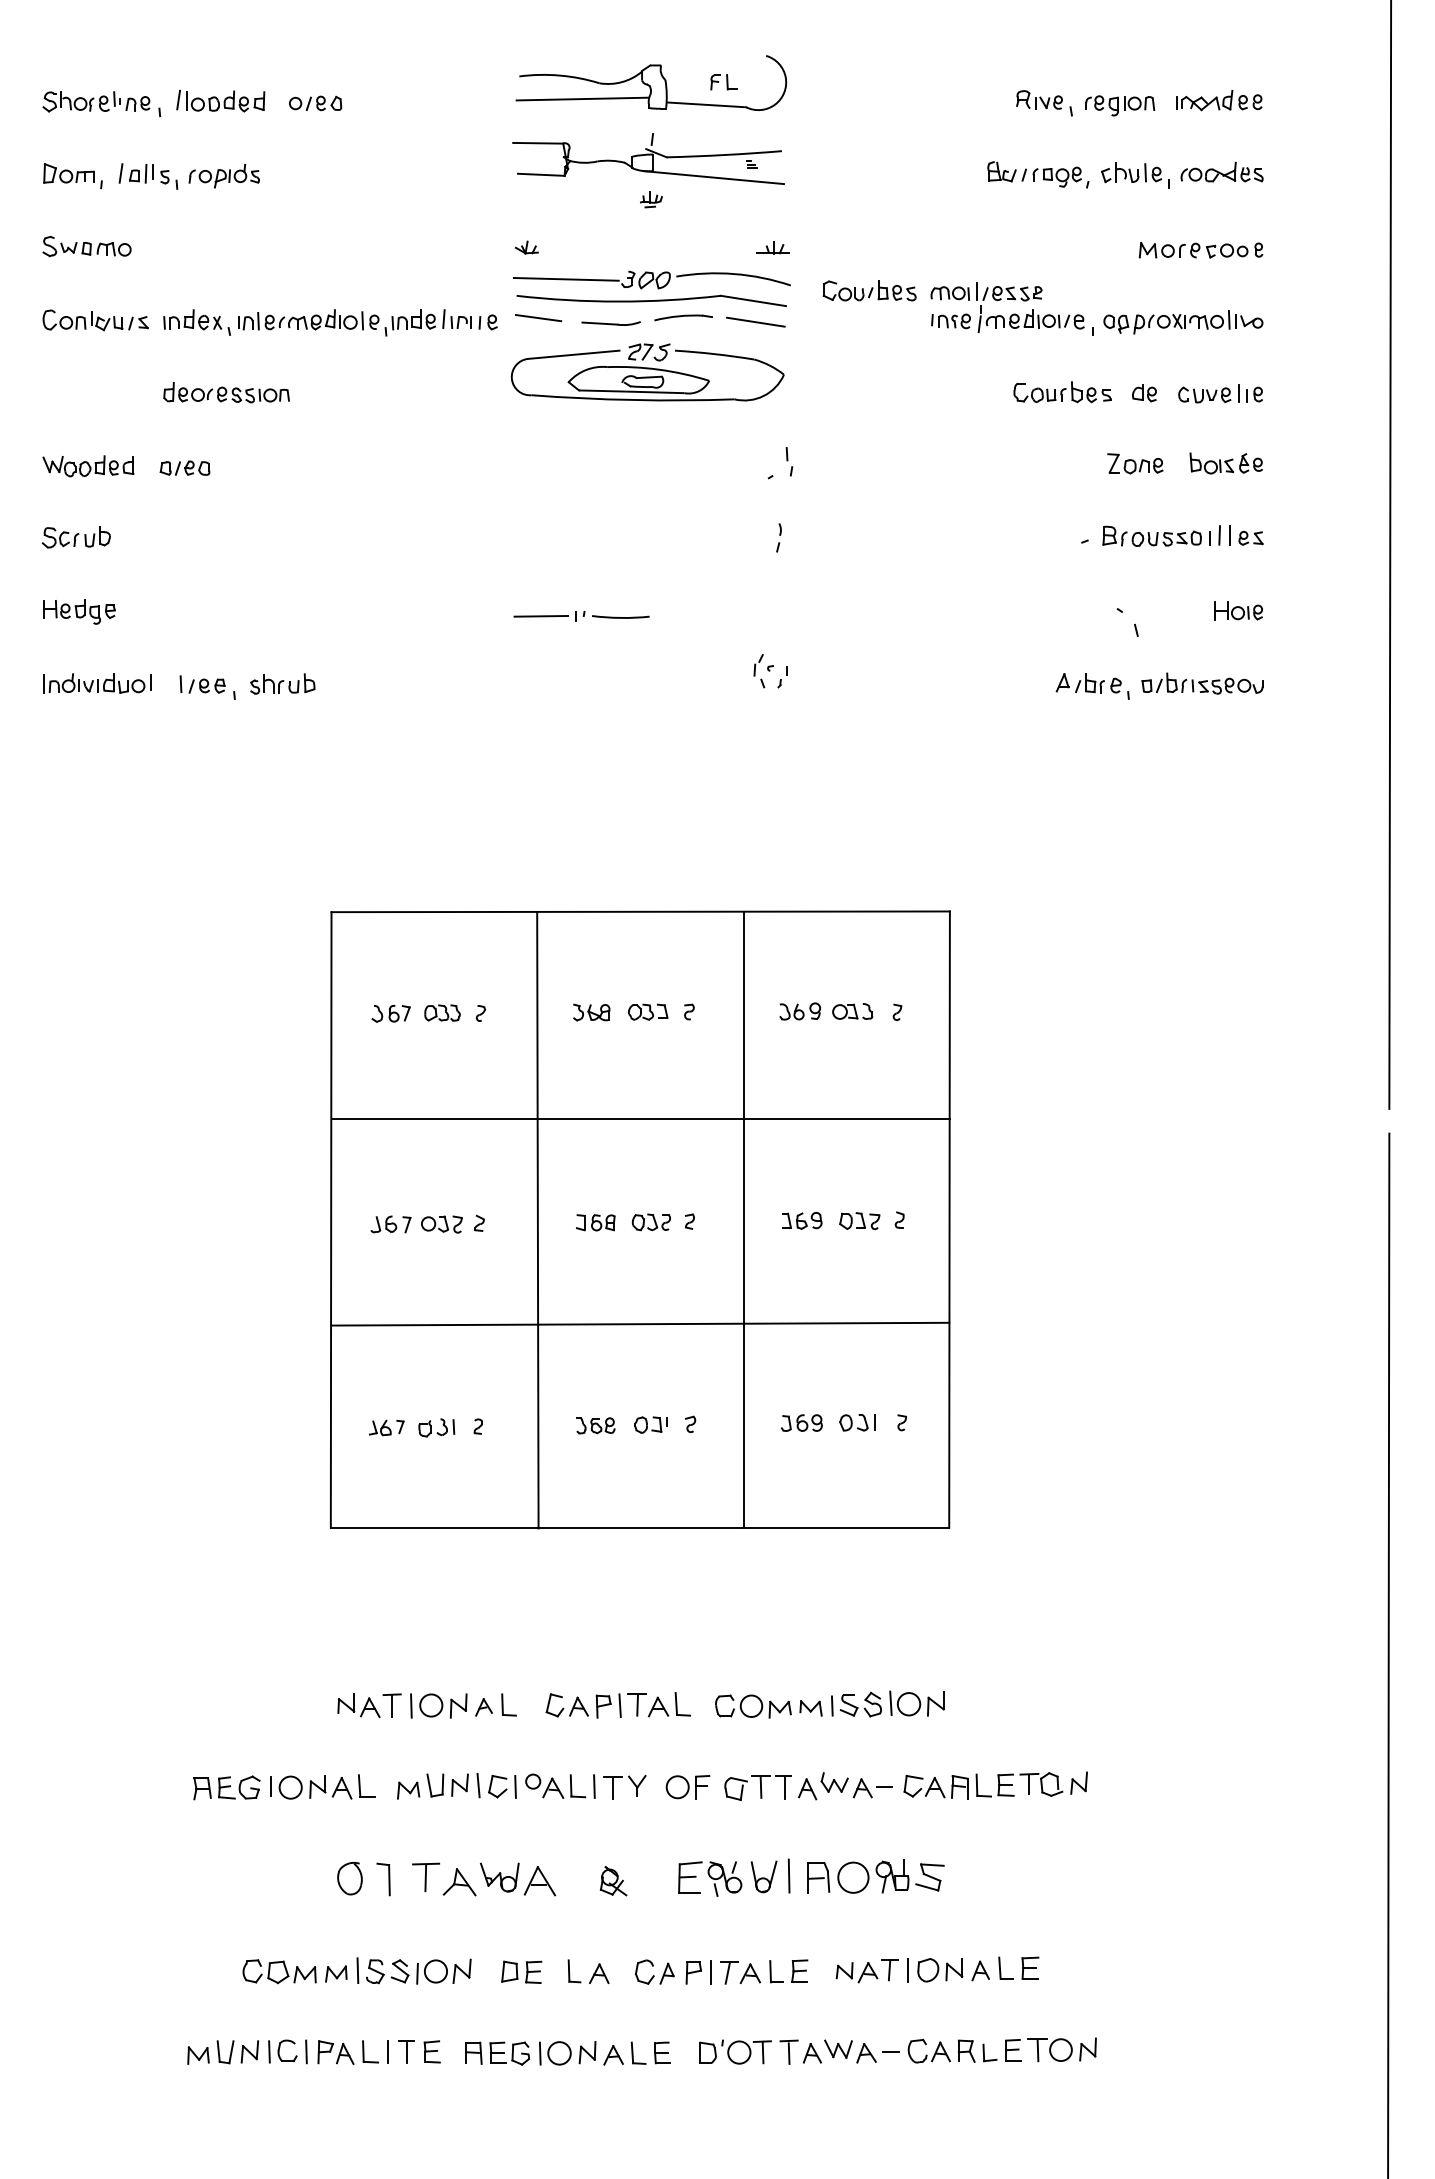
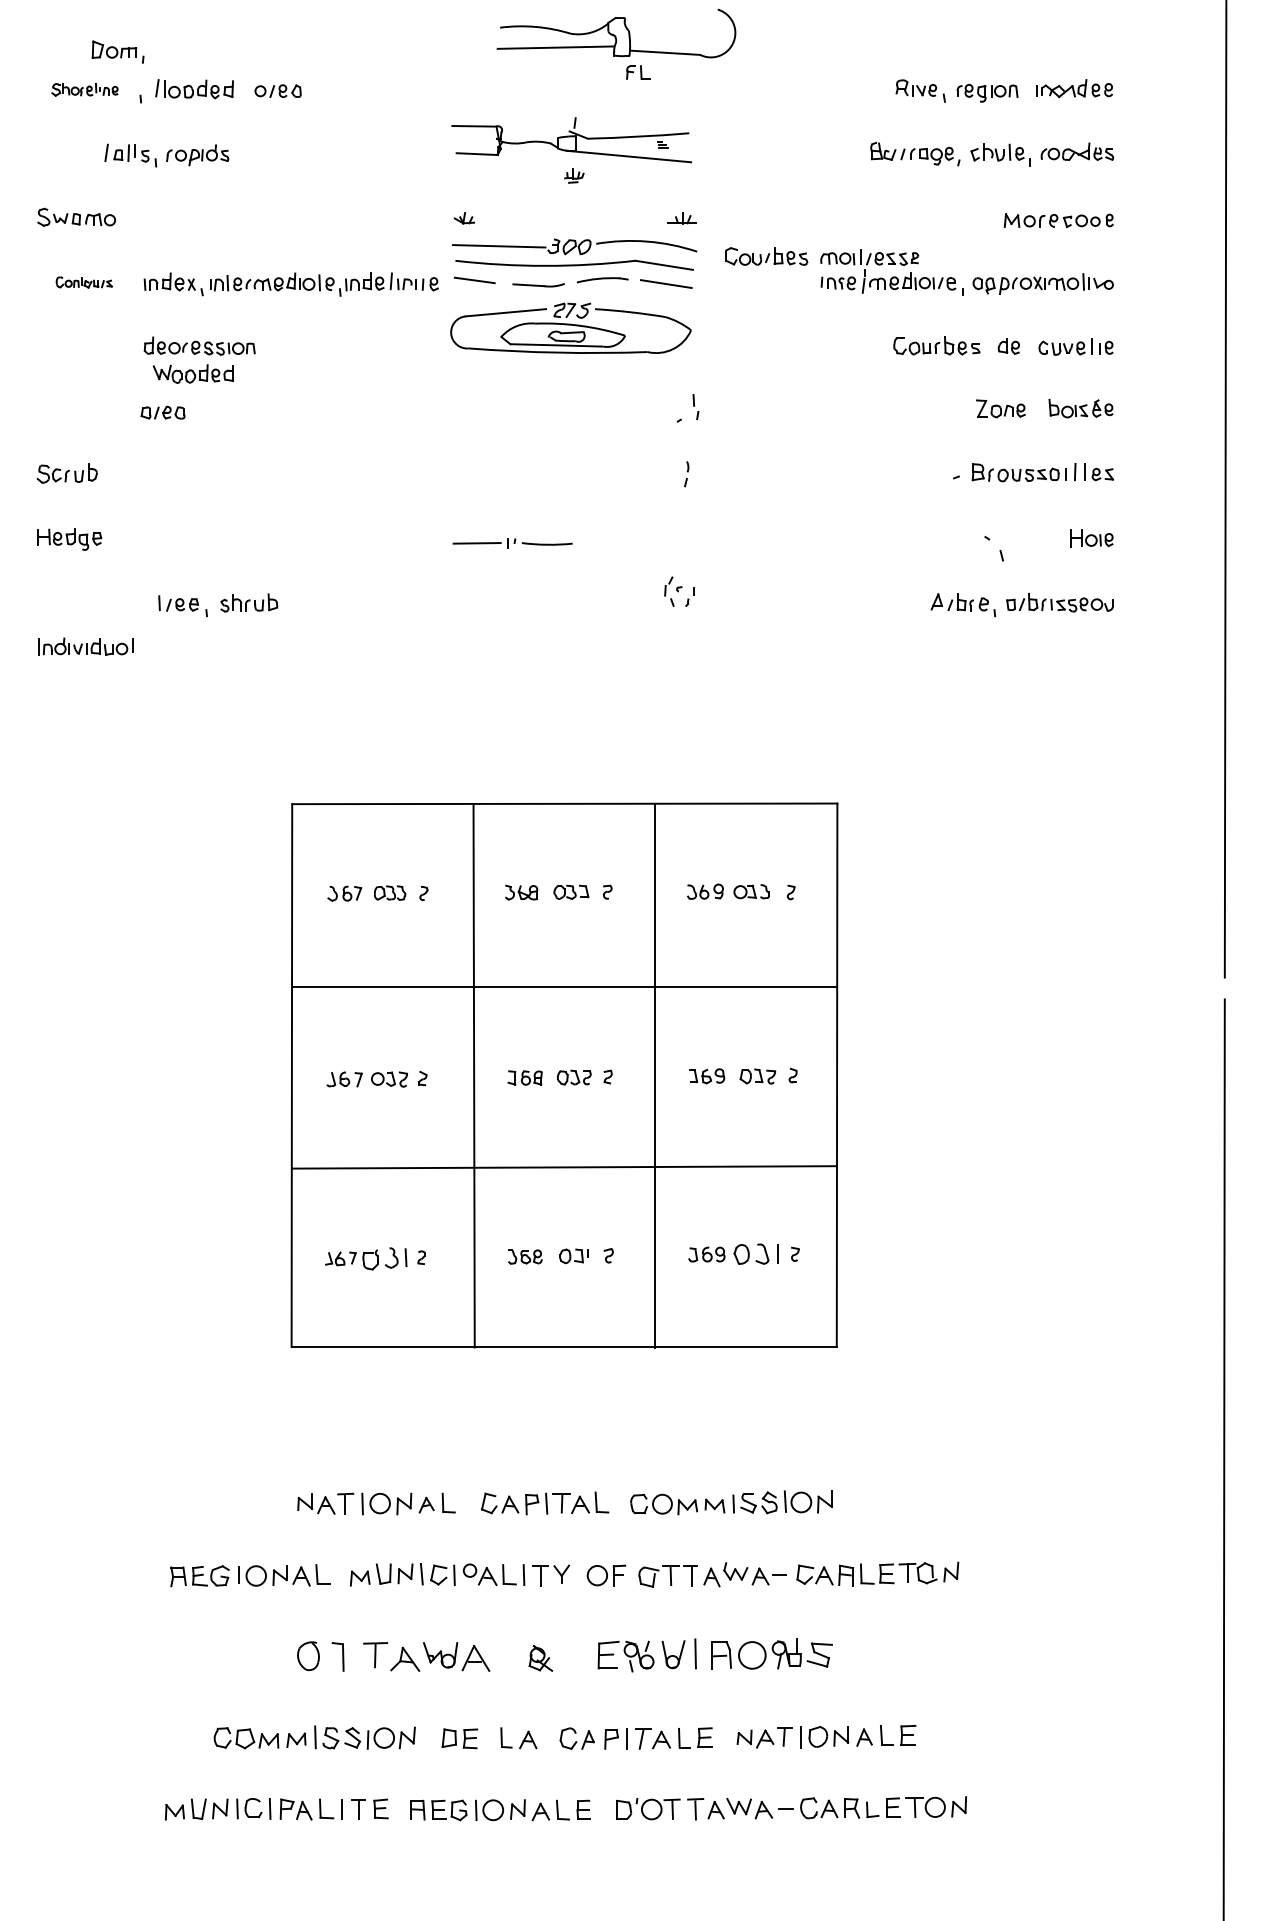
part: (651, 82) -> (616, 33), moved
part: (96, 101) -> (85, 89), size x0.7
part: (72, 176) -> (117, 52), moved
part: (95, 320) -> (84, 282), size x0.6
part: (88, 466) -> (193, 374), moved
part: (97, 683) -> (85, 646), moved
part: (857, 1422) -> (755, 1254), size x1.4
part: (436, 1427) -> (384, 1258), size x1.4

